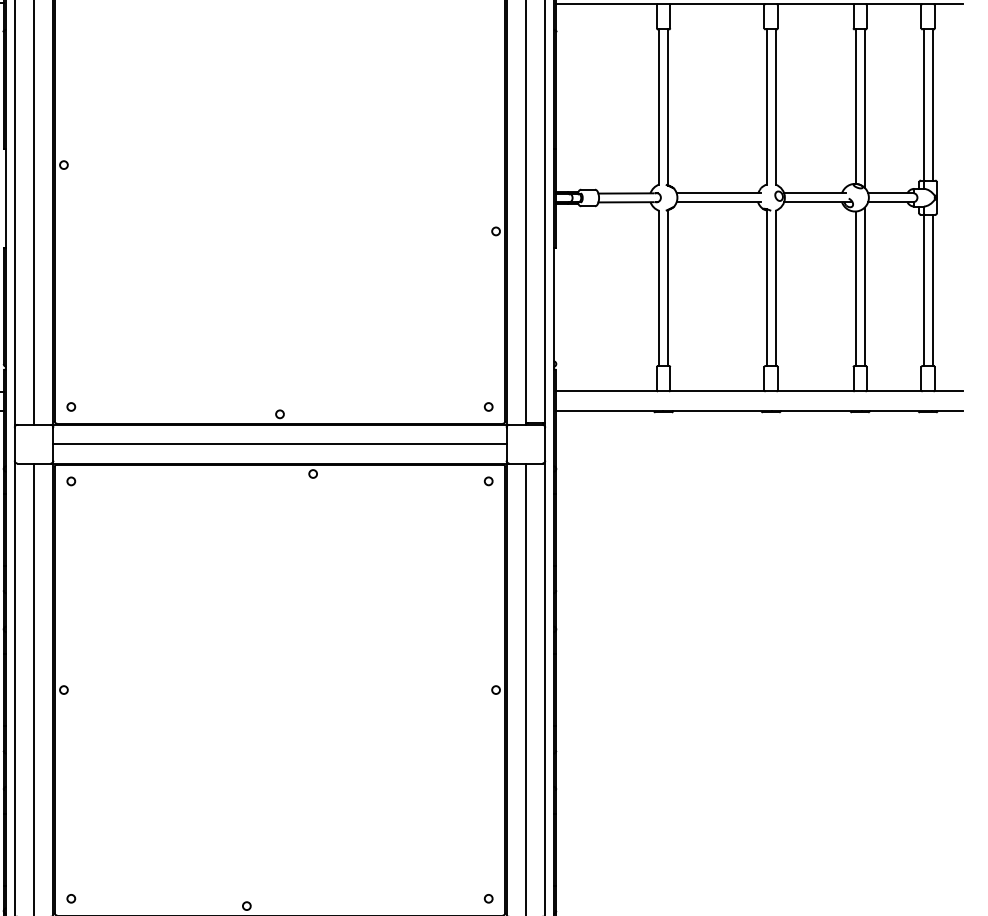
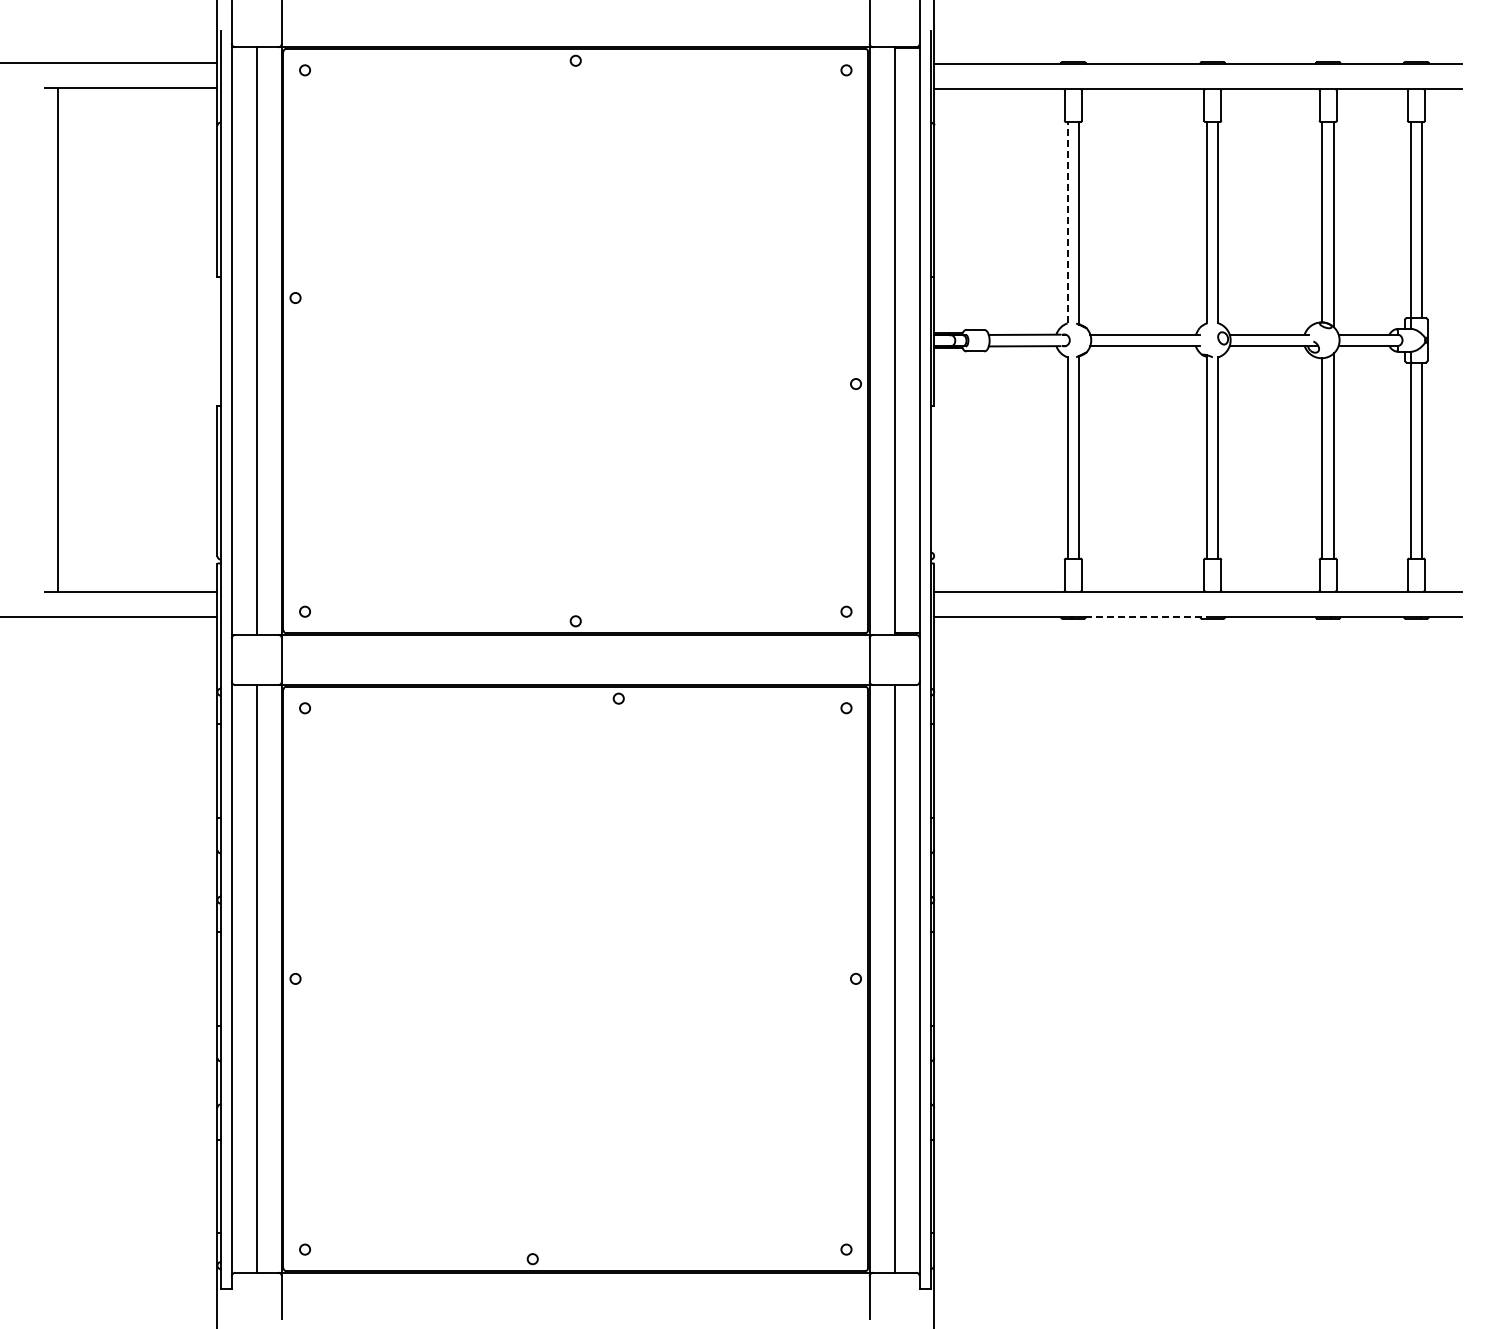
line: (659, 106) -> (1067, 222), solid -> dashed
line: (722, 410) -> (1149, 616), solid -> dashed
line: (279, 443) -> (575, 659), removed

